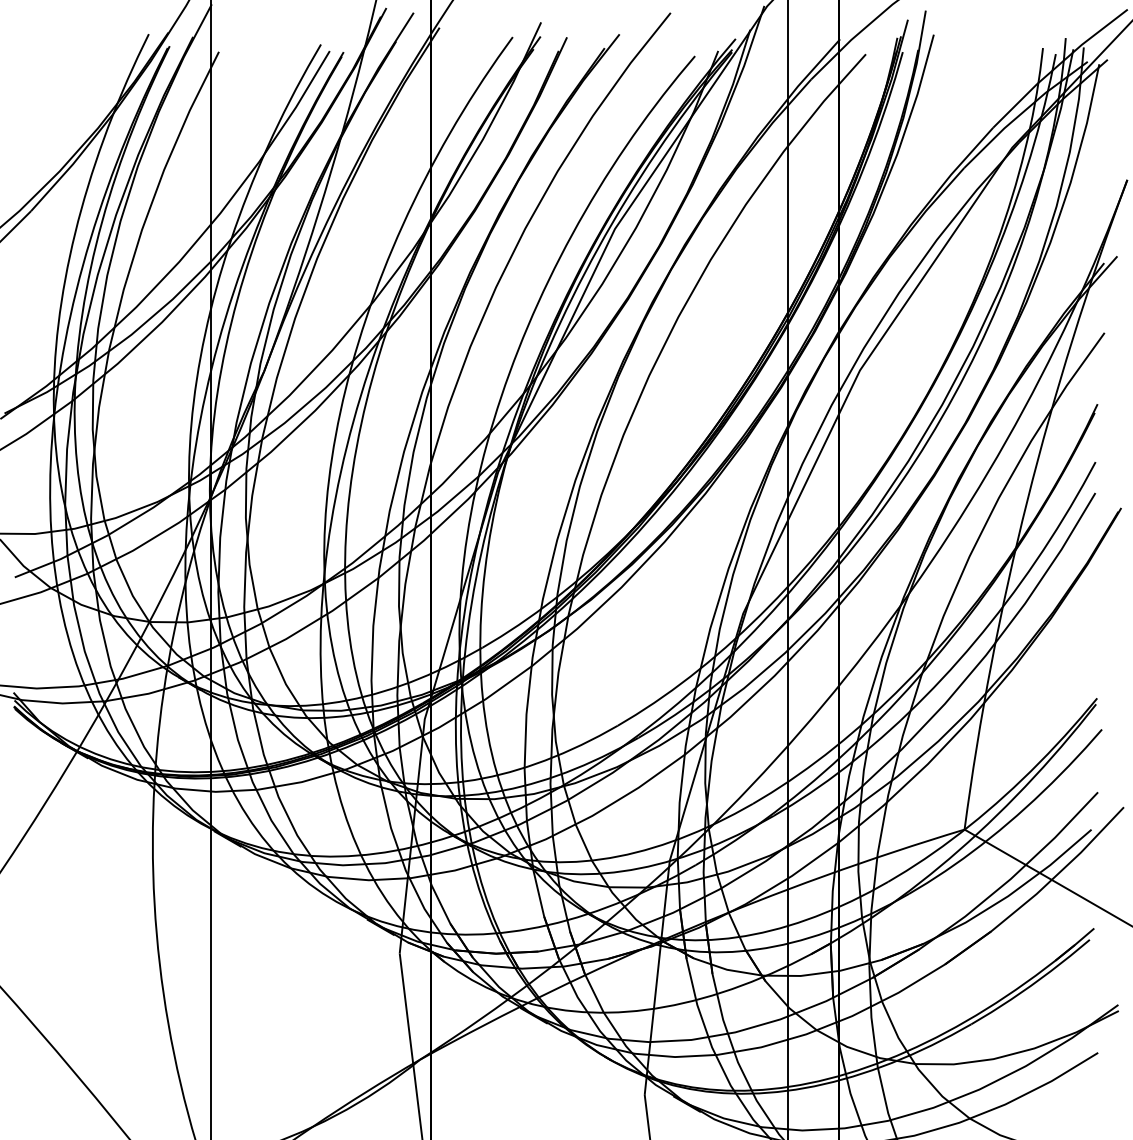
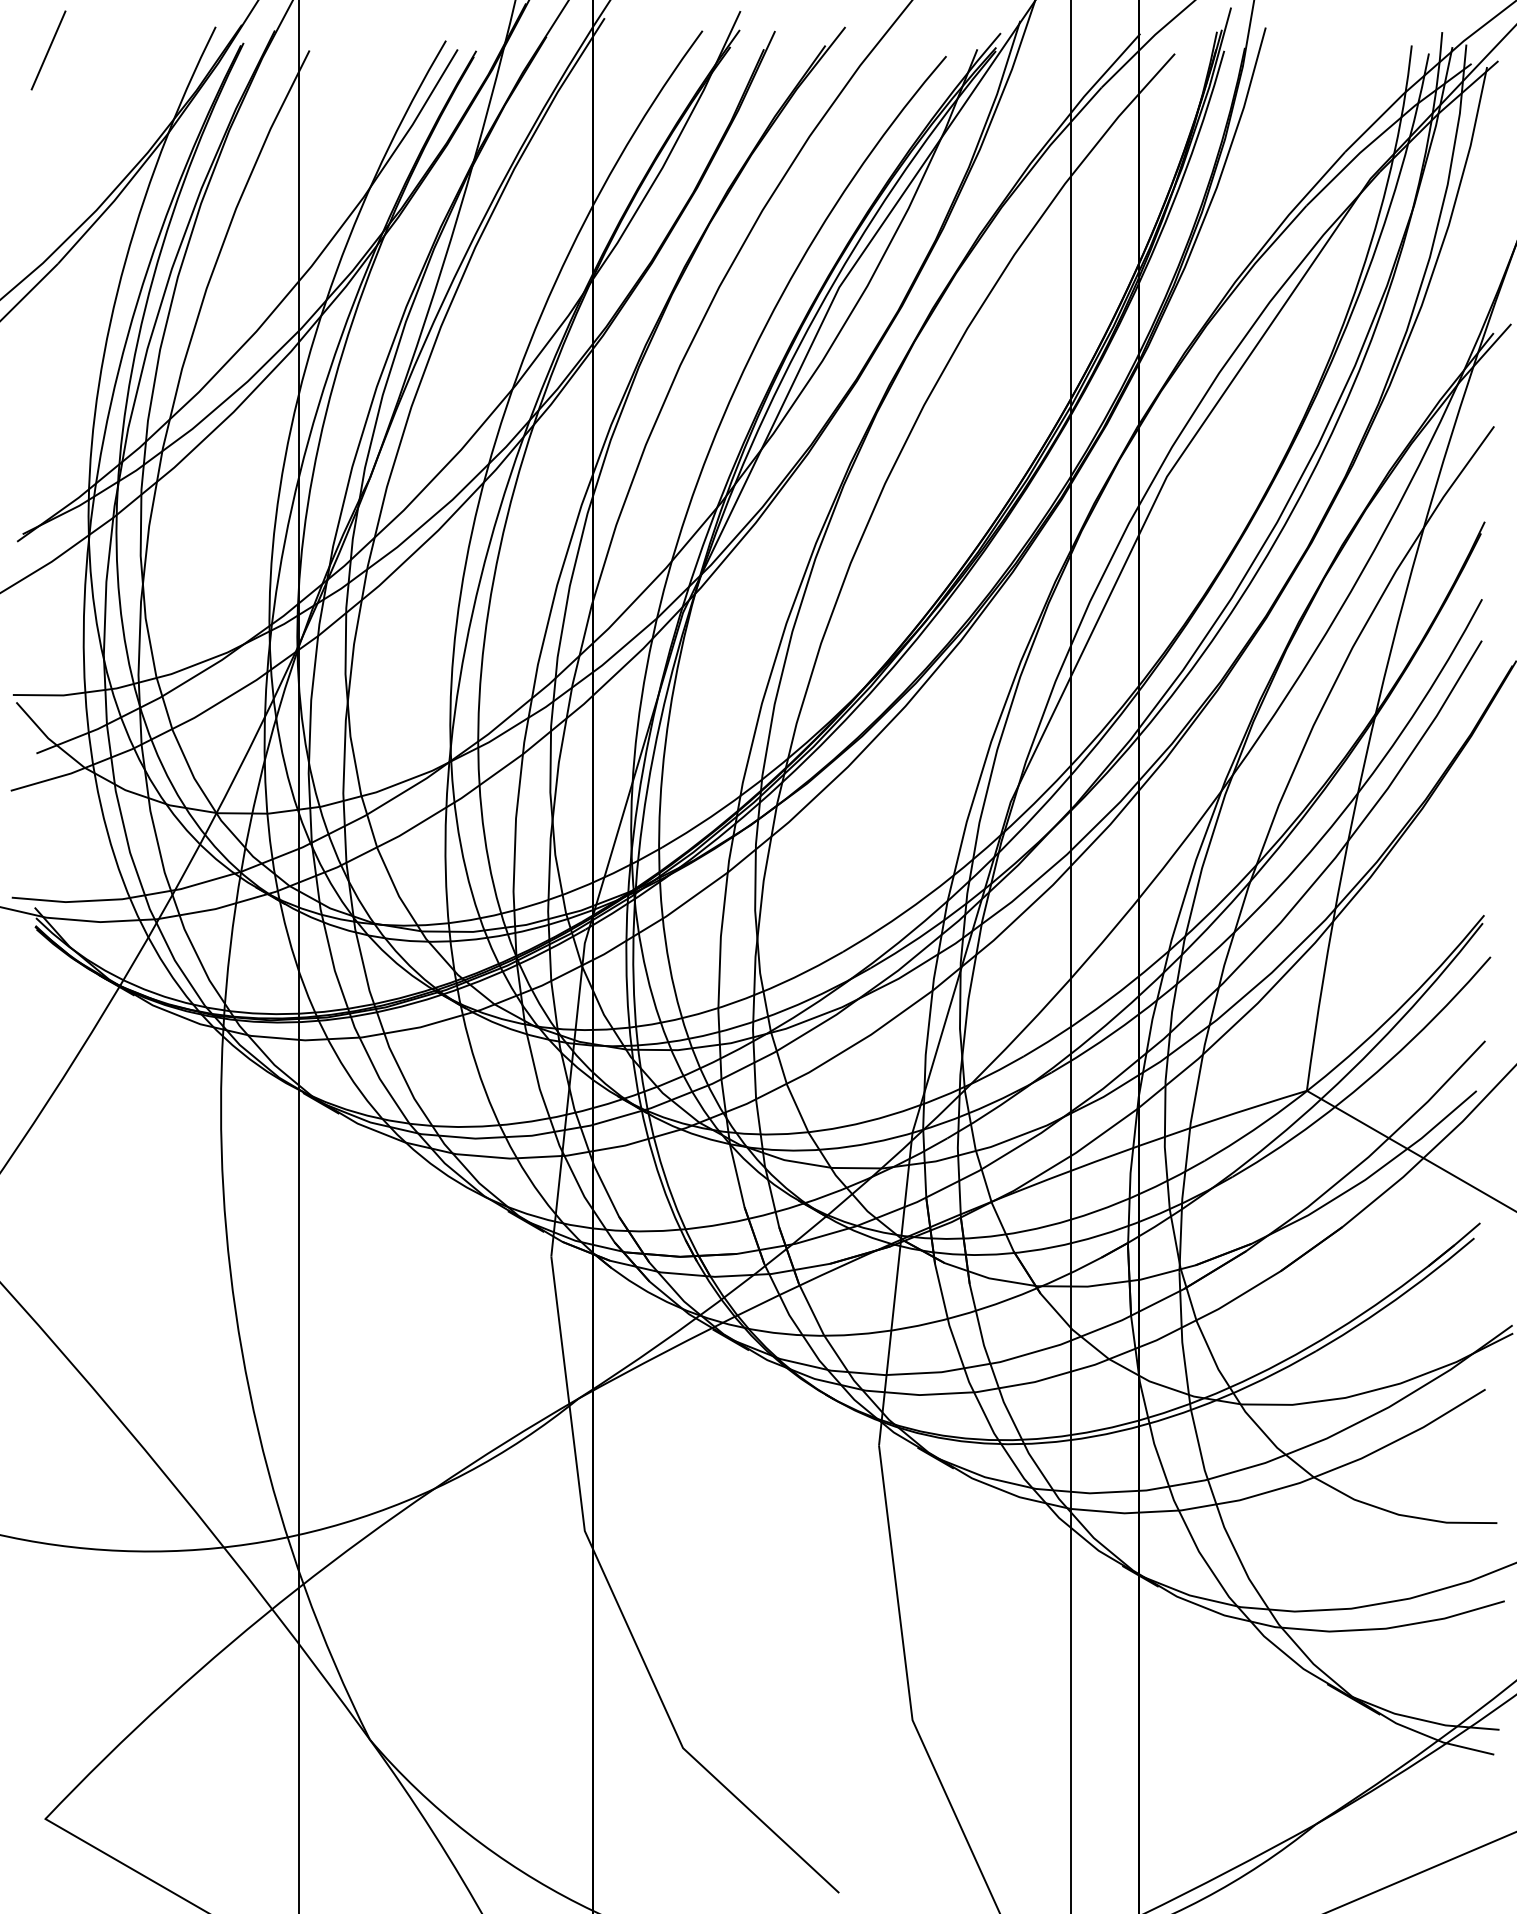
line: (23, 51) -> (48, 50), added

